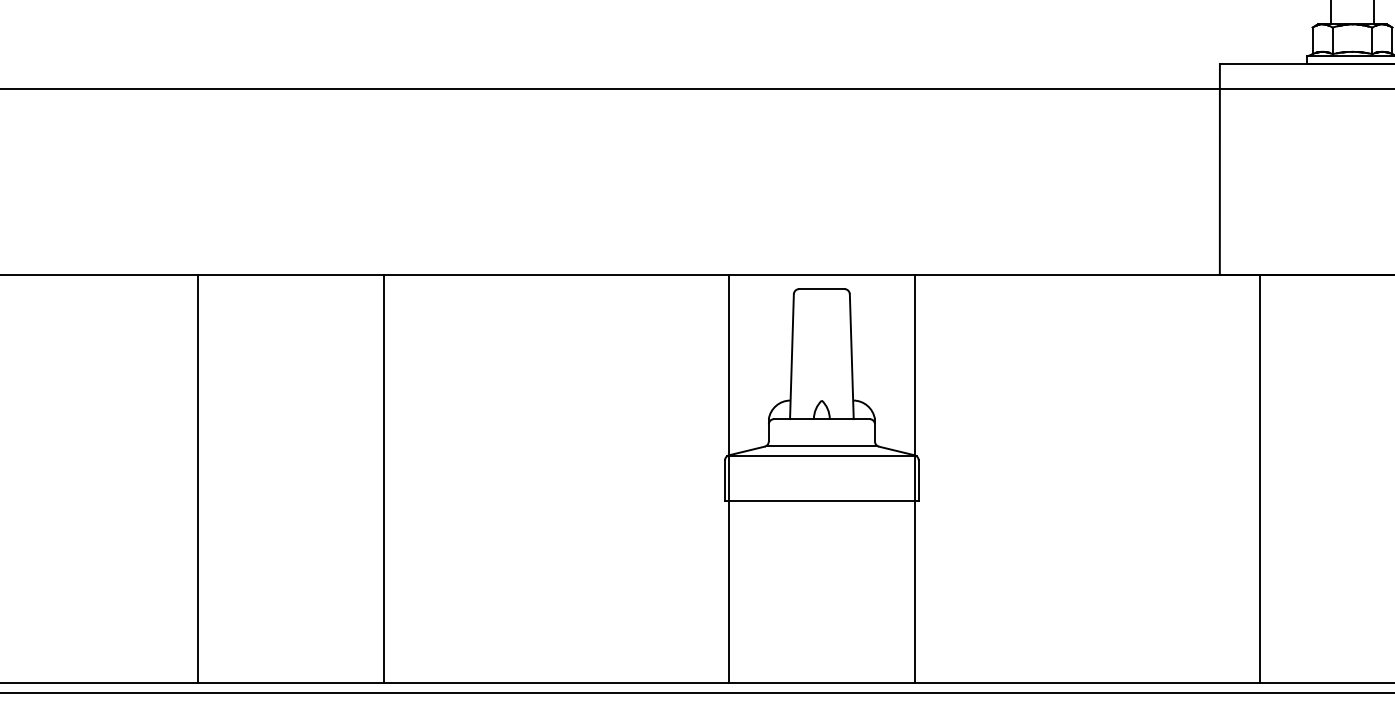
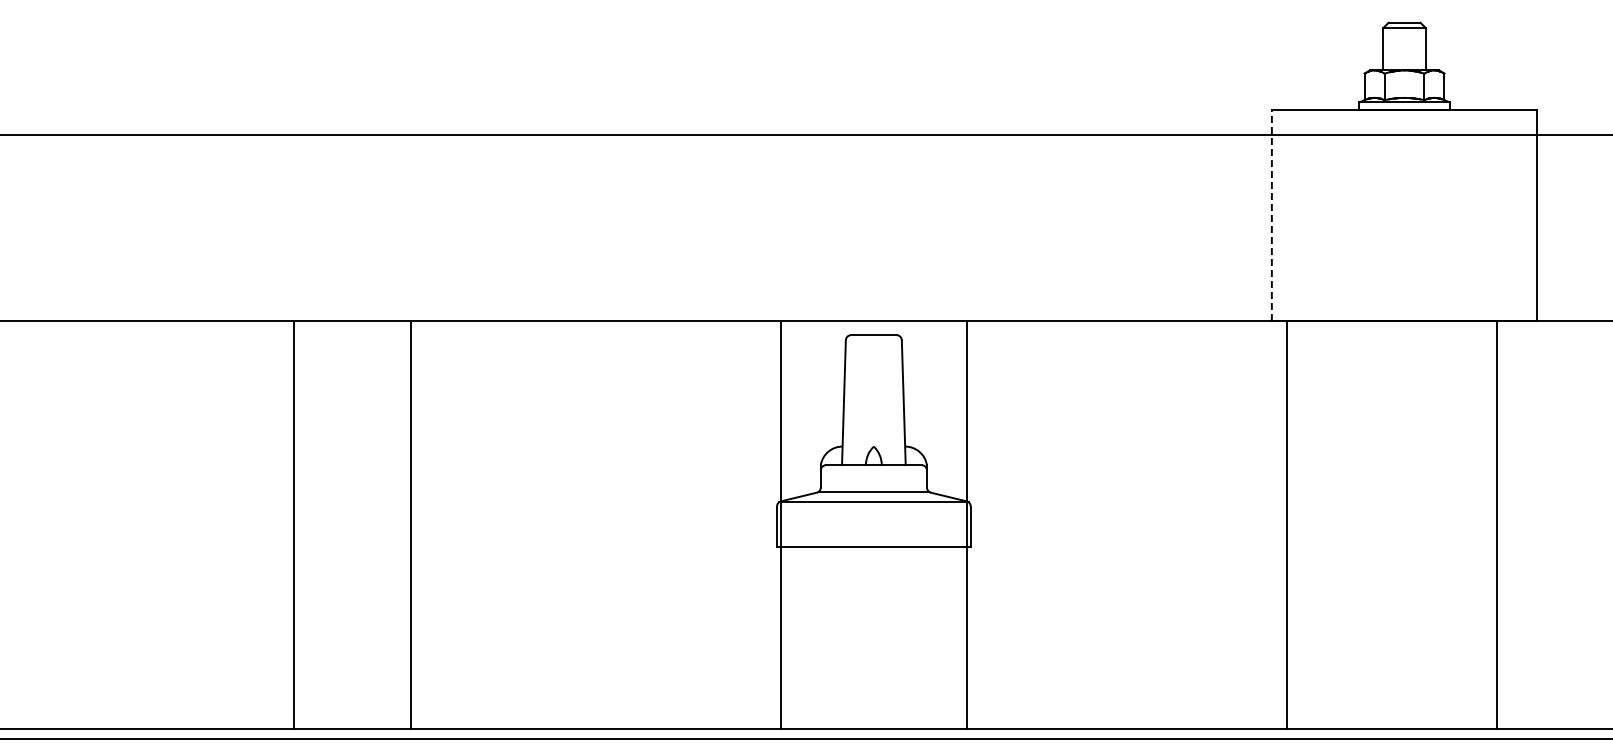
line: (1219, 169) -> (1271, 215), solid -> dashed
line: (198, 479) -> (294, 525), moved
line: (384, 479) -> (411, 525), moved
line: (1259, 479) -> (1286, 525), moved

